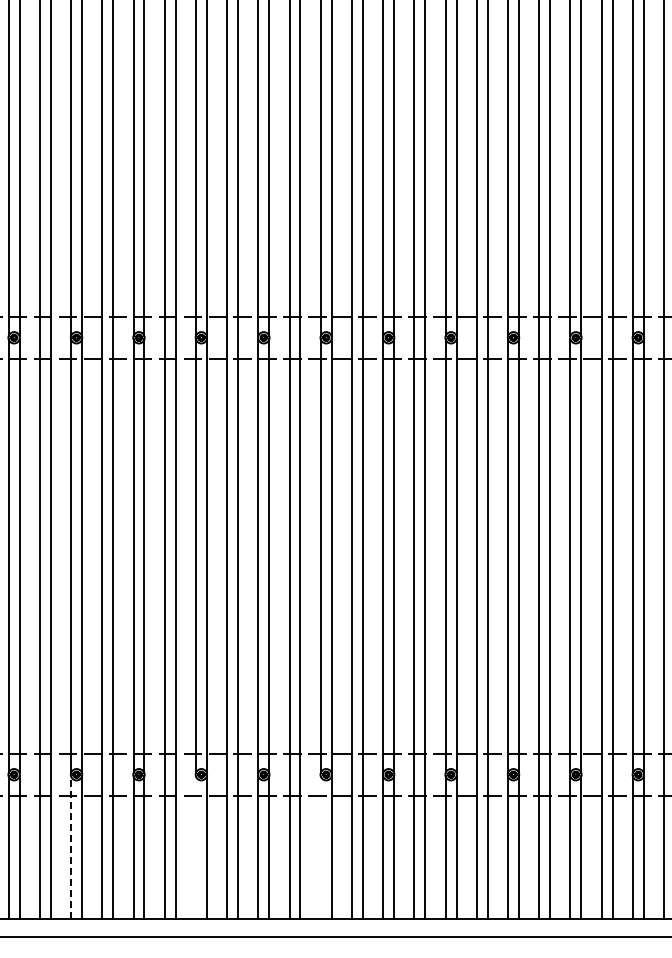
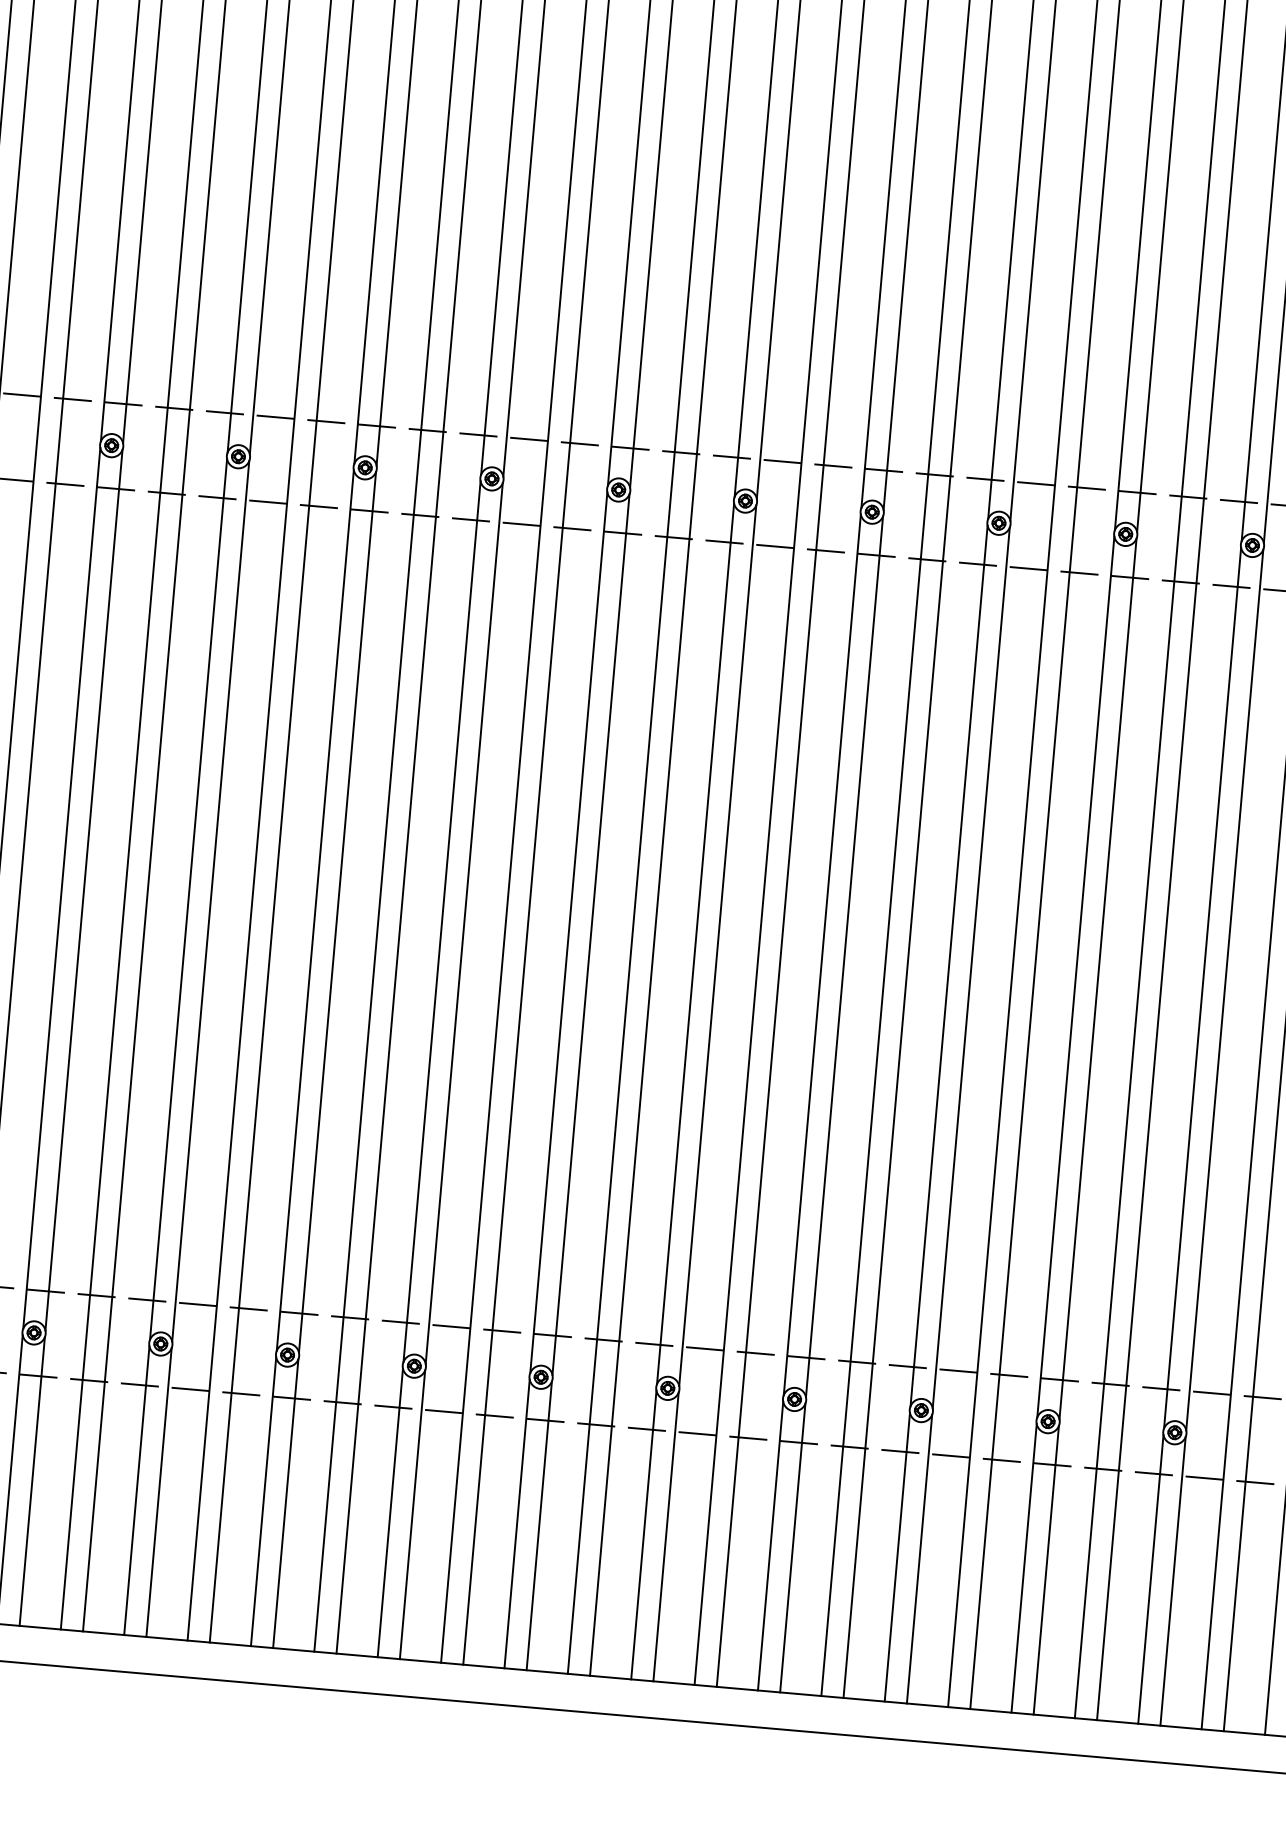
line: (71, 846) -> (137, 1488), dashed -> solid
line: (195, 847) -> (389, 1512), added
line: (320, 847) -> (643, 1535), added

